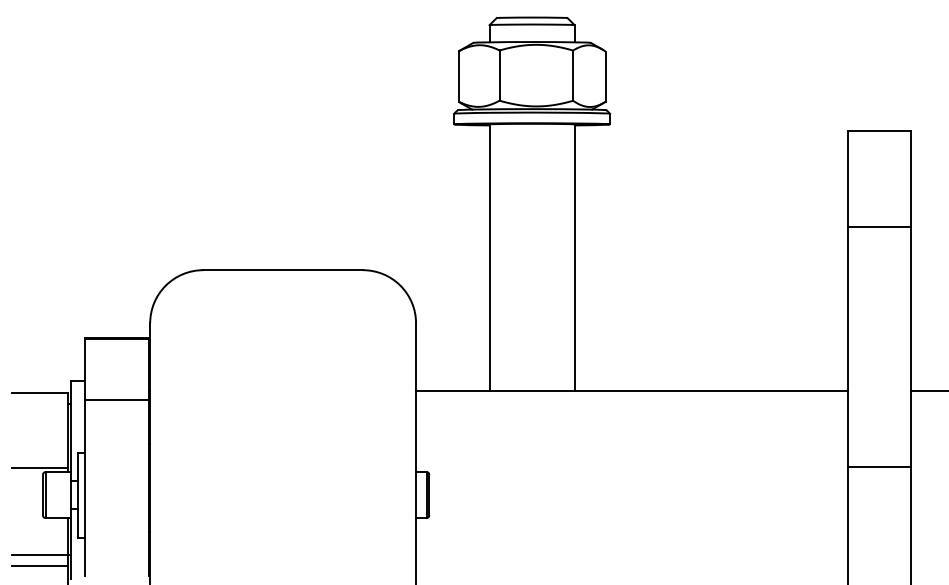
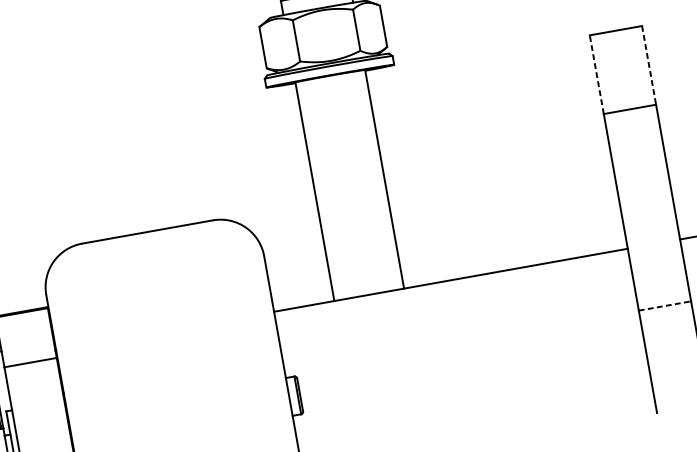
line: (847, 178) -> (596, 74), solid -> dashed
line: (911, 178) -> (649, 65), solid -> dashed
line: (879, 466) -> (664, 305), solid -> dashed

